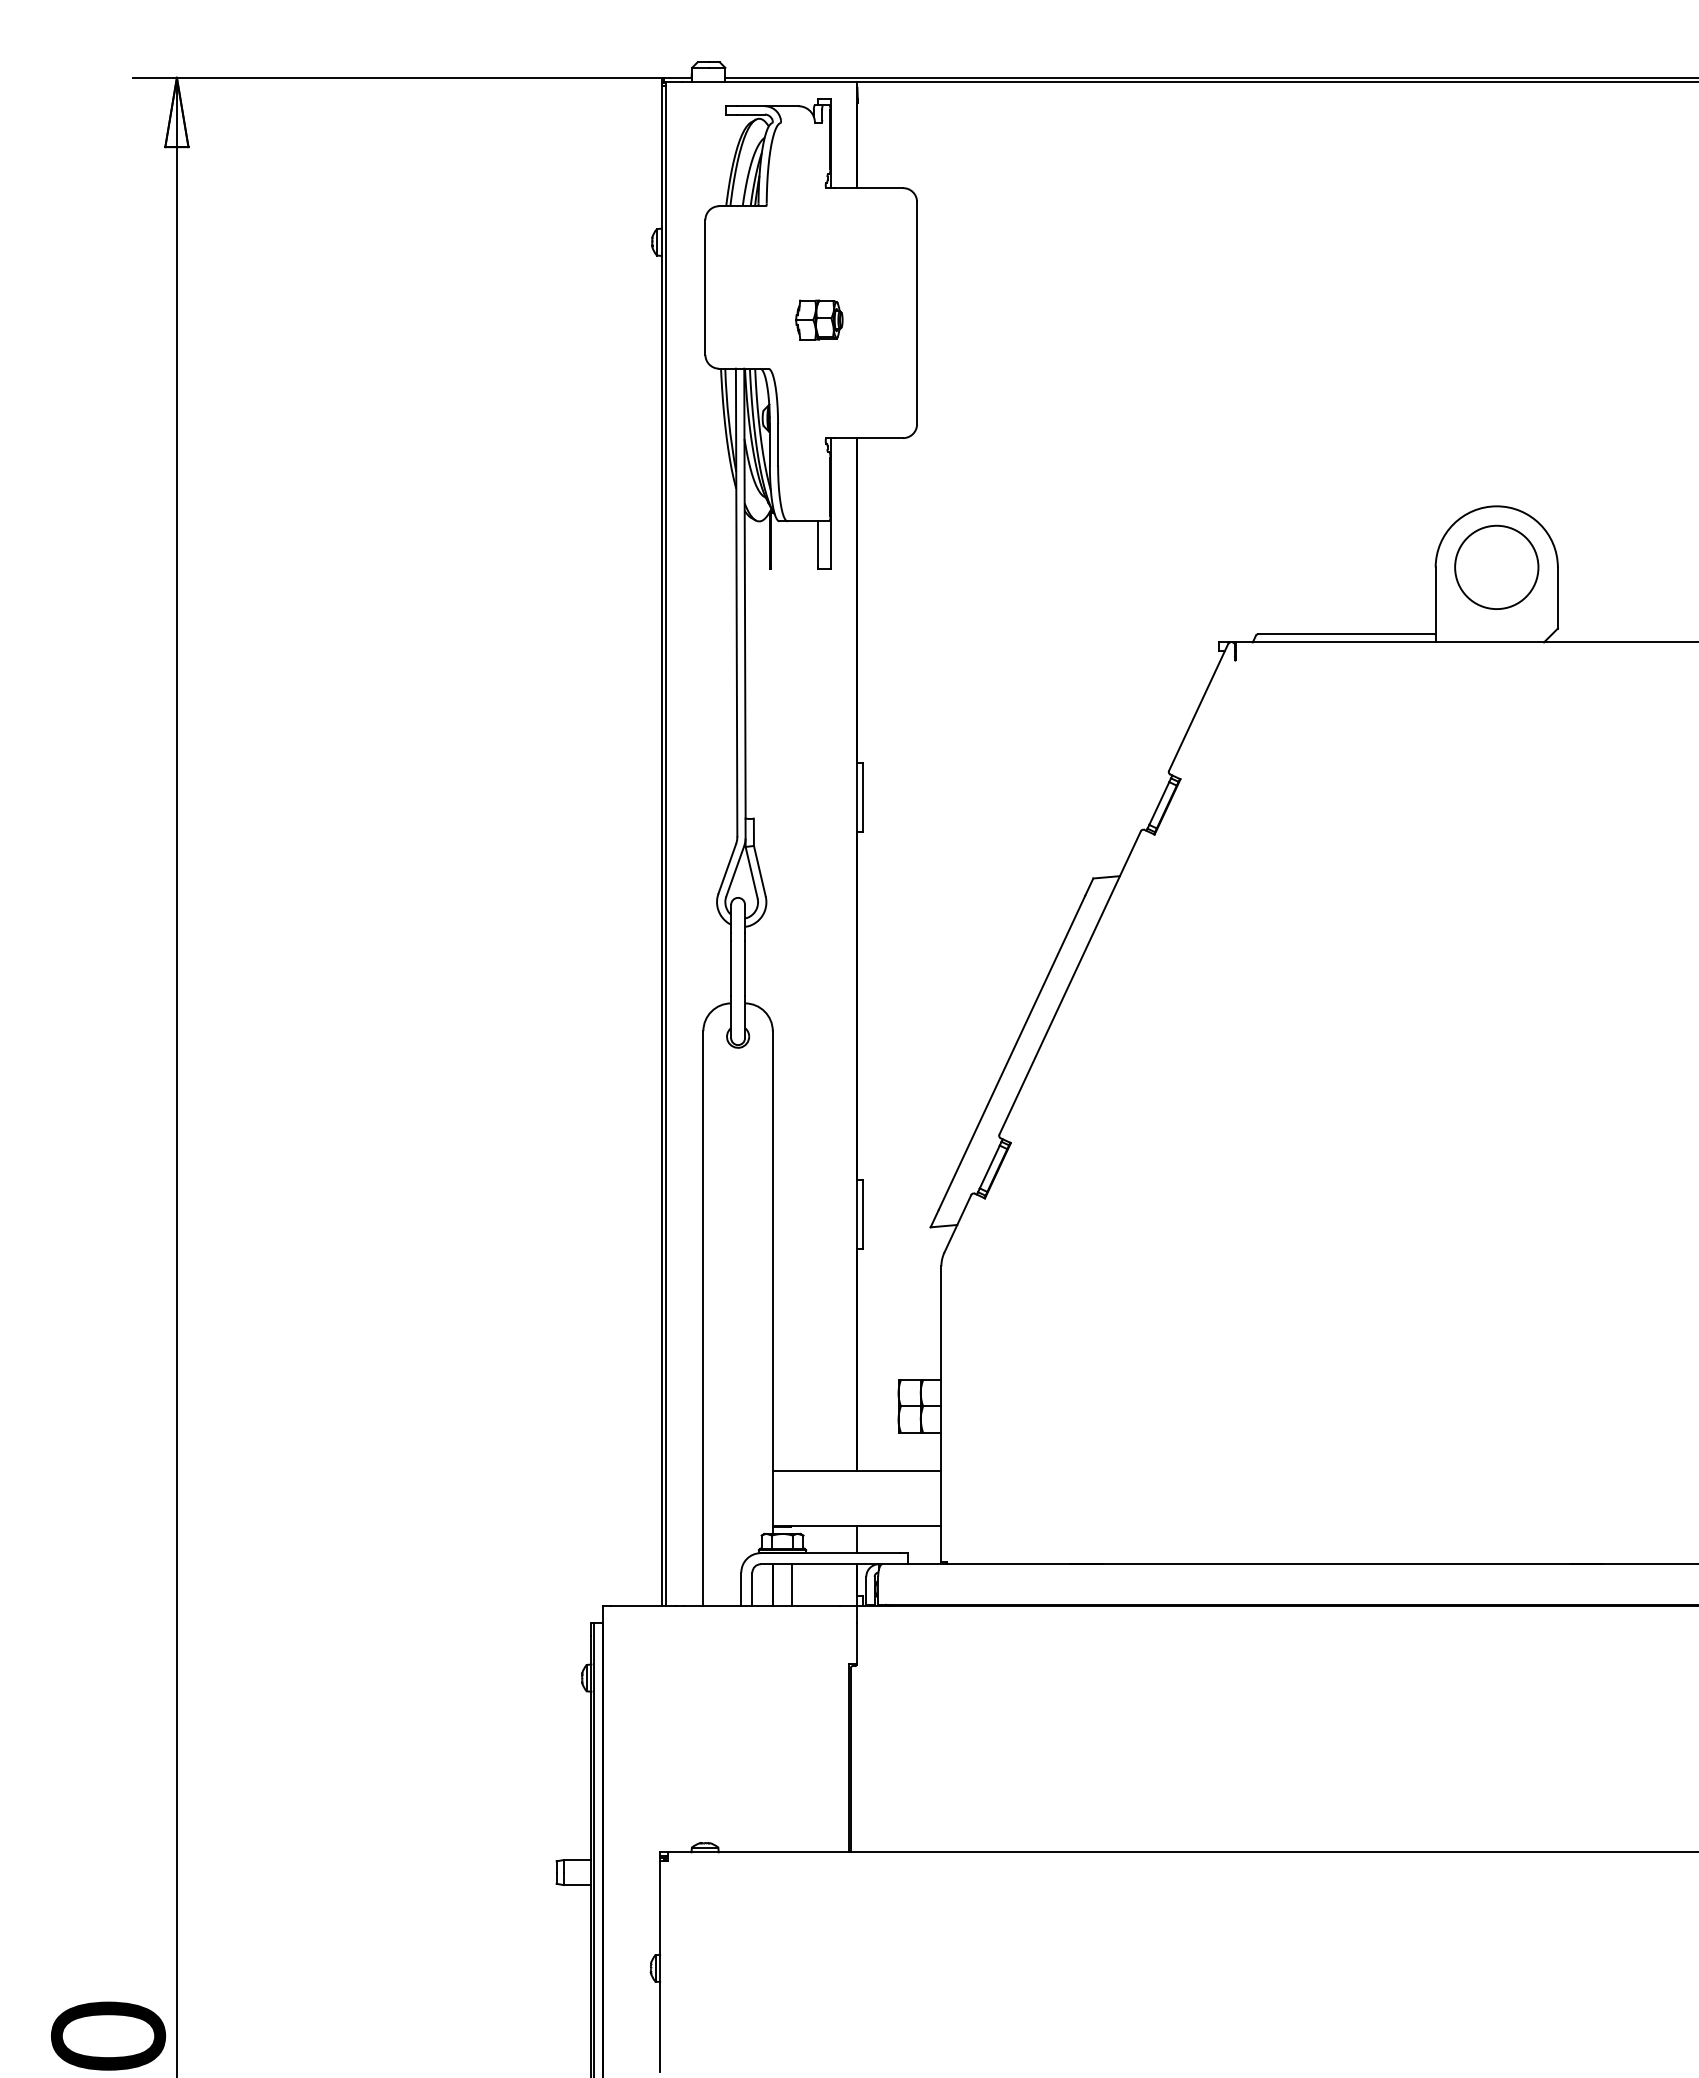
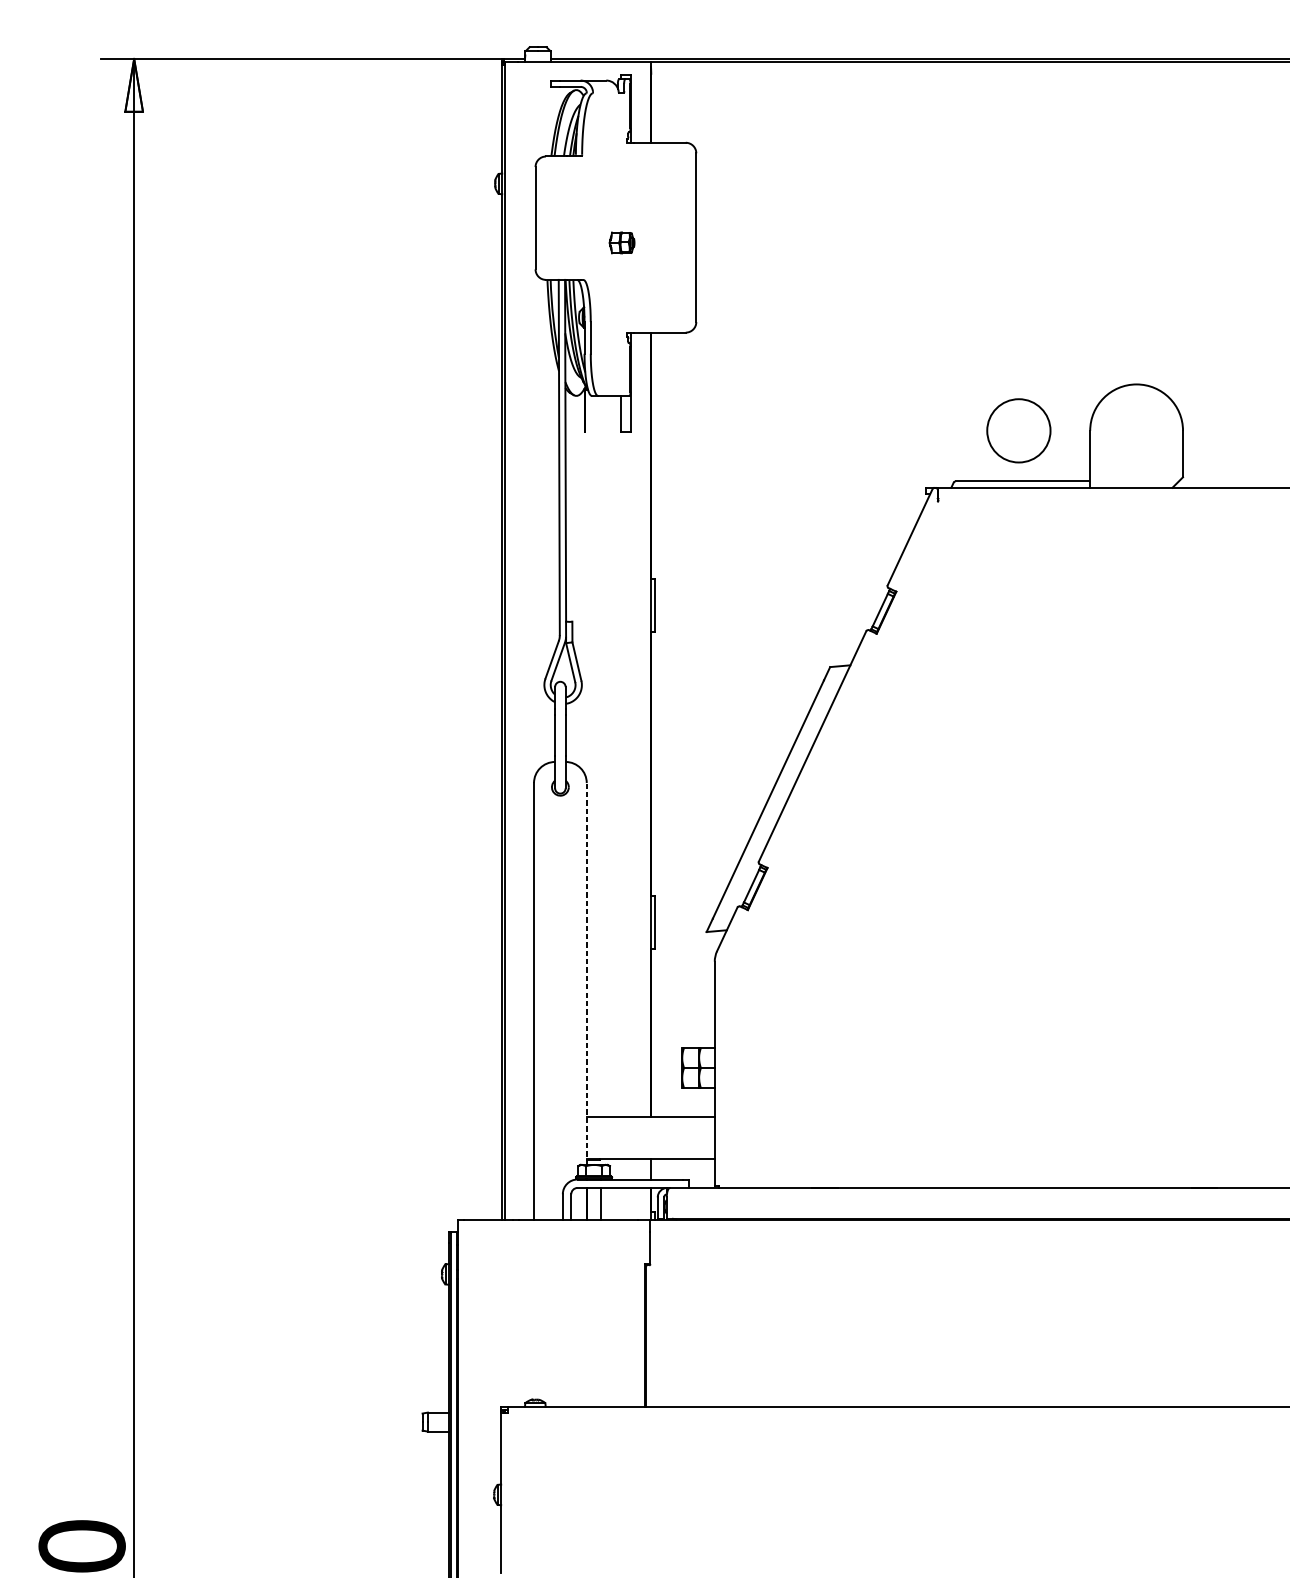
part: (819, 319) -> (622, 242), size x0.7
circle: (1496, 566) -> (1018, 430), moved
line: (772, 1282) -> (586, 973), solid -> dashed

